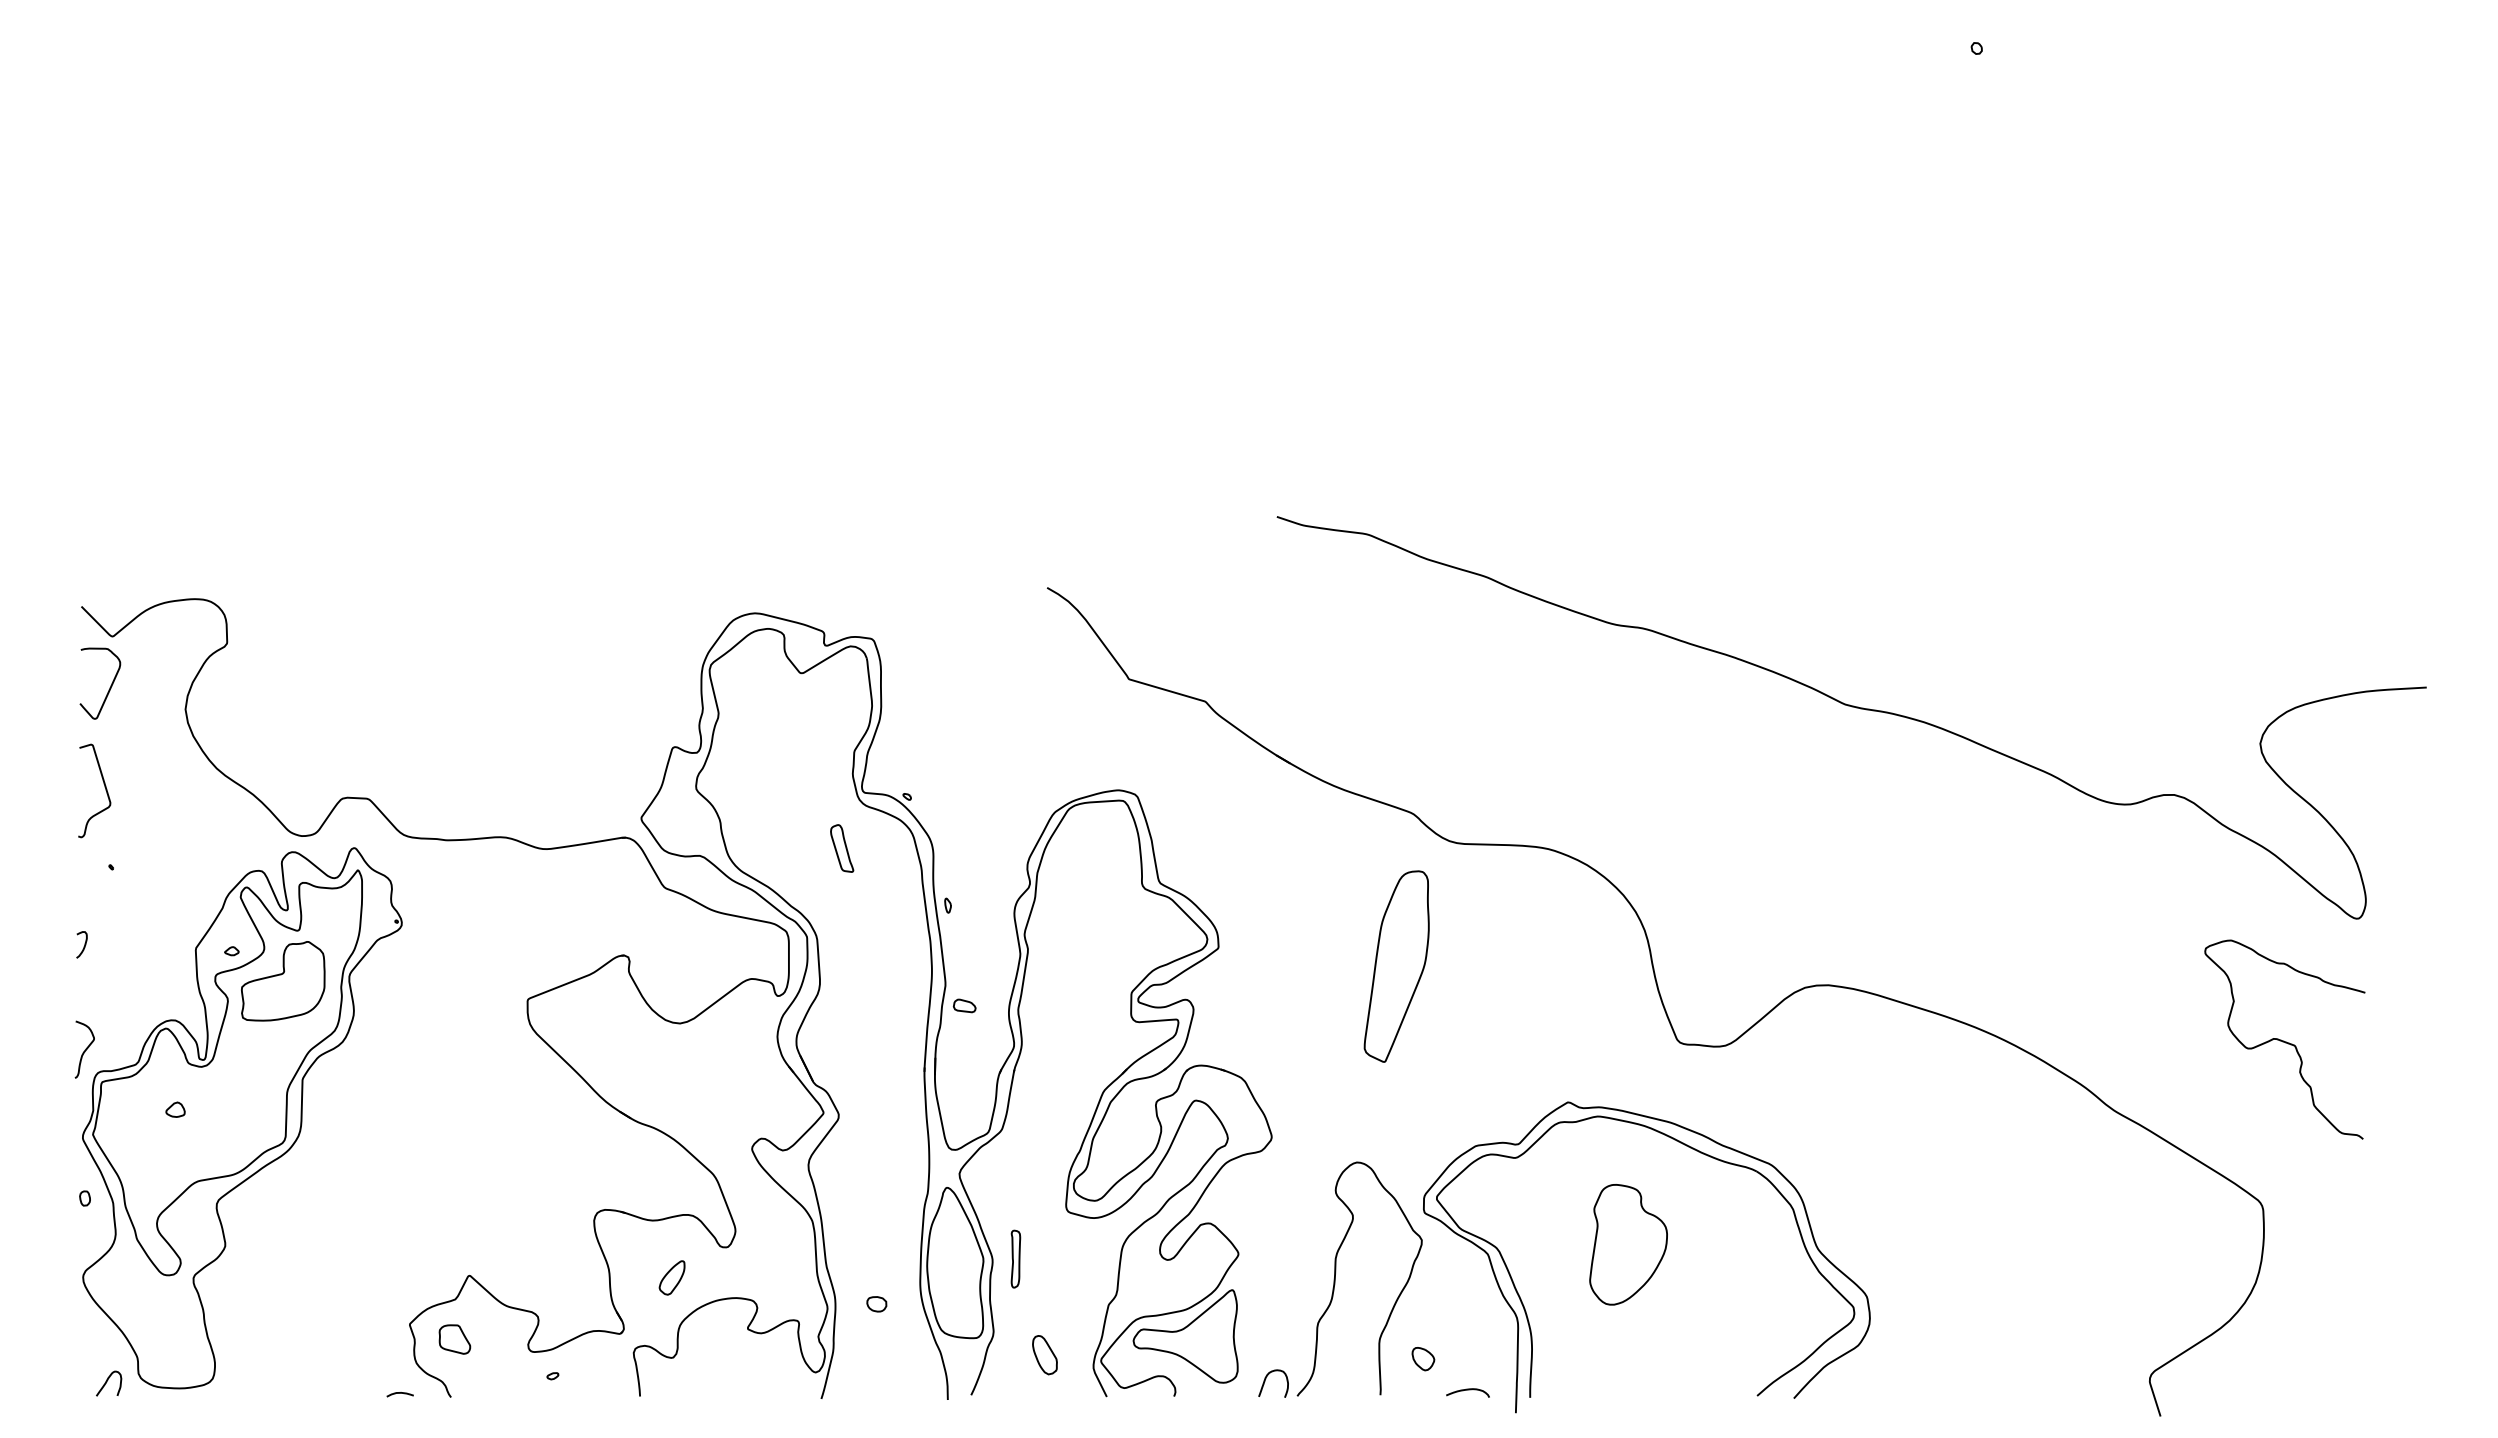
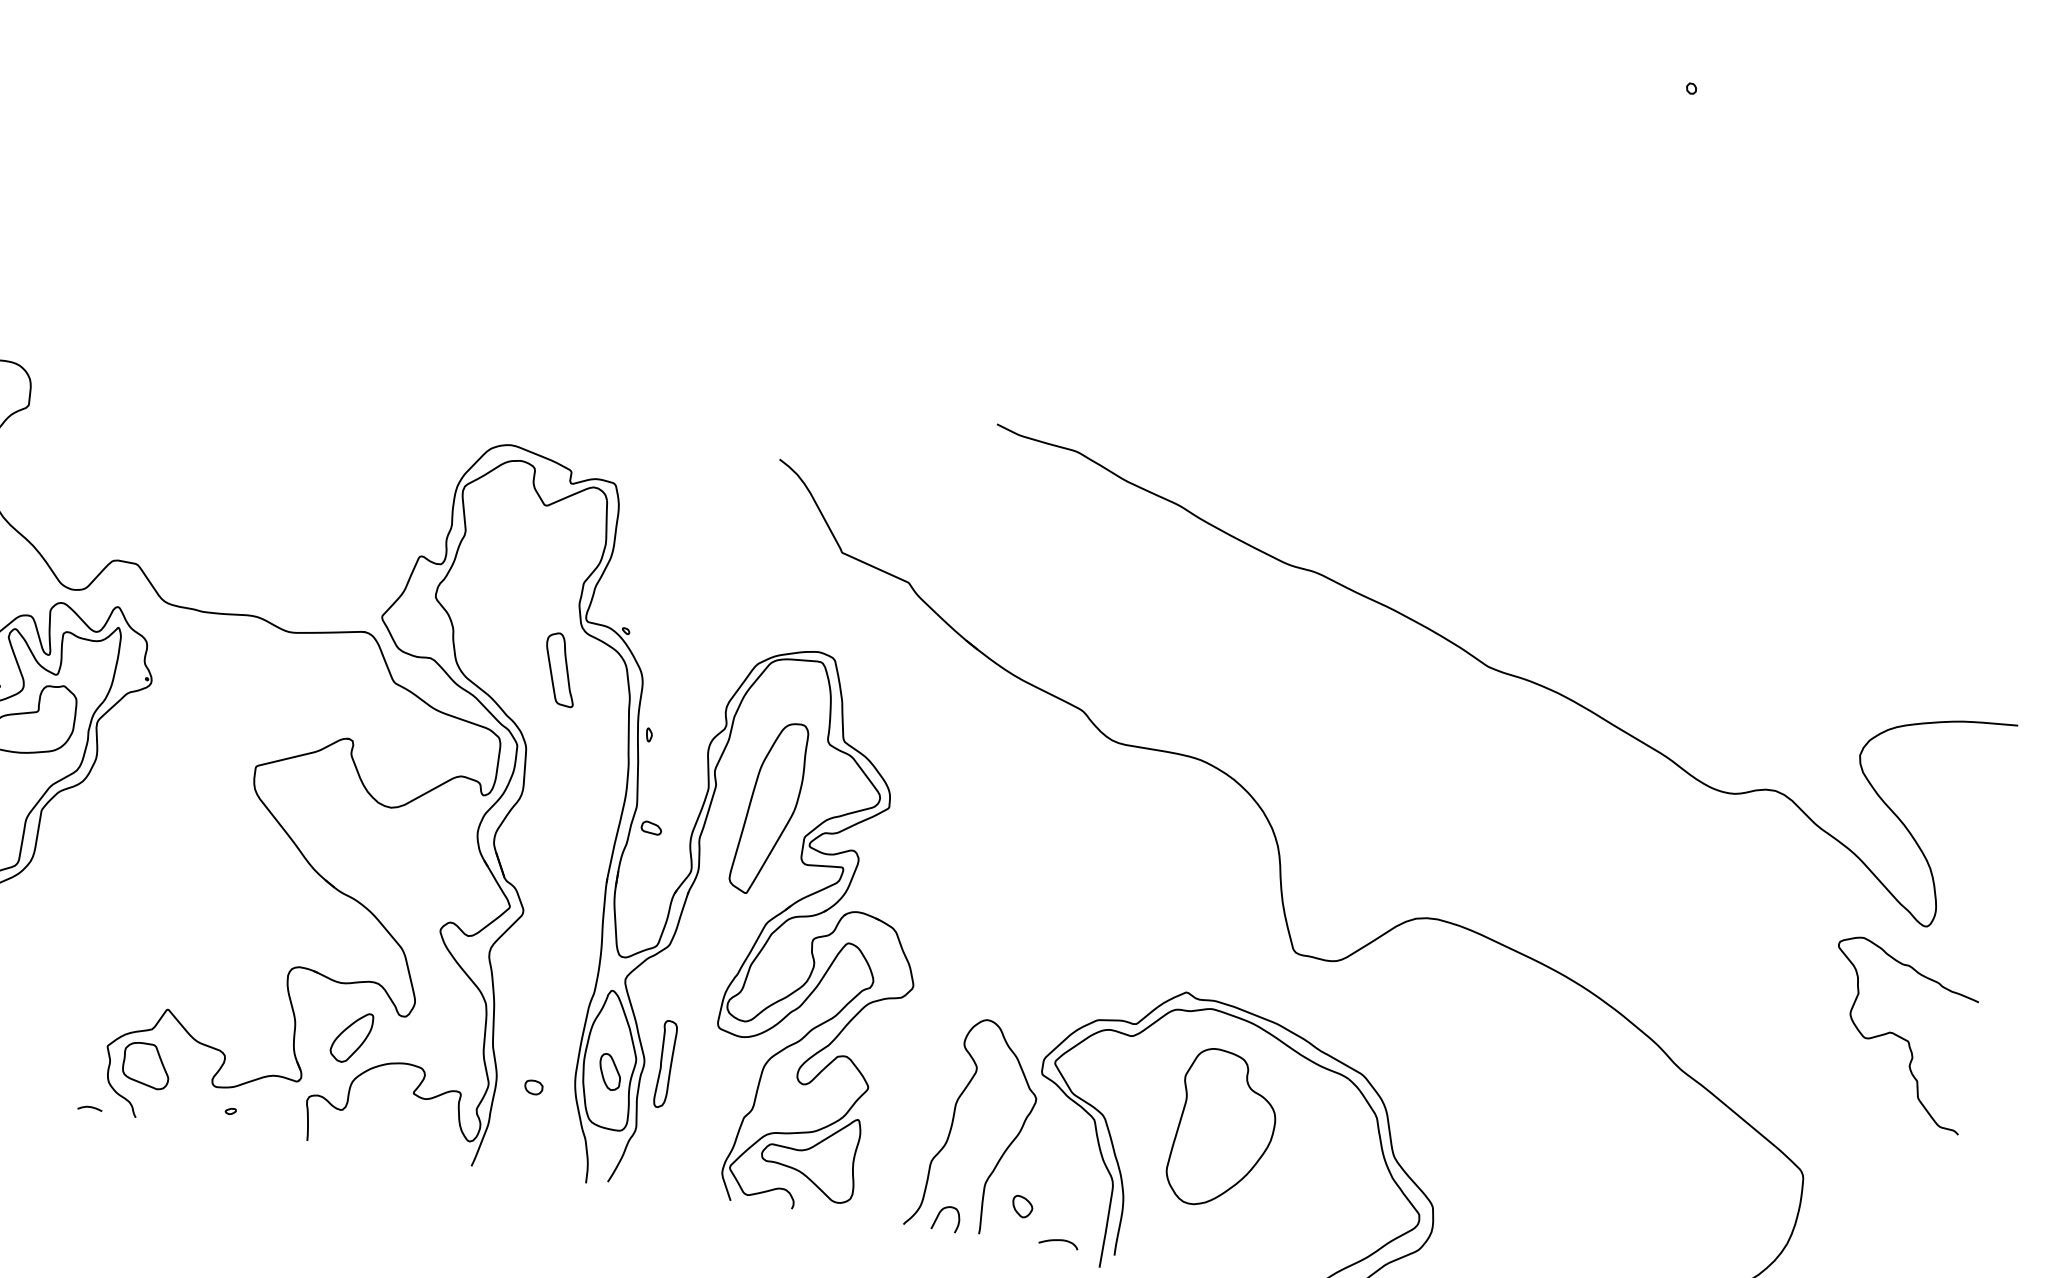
part: (841, 848) -> (559, 669), size x1.67
part: (1396, 966) -> (768, 808), moved
curve: (2283, 1040) -> (1898, 1035), moved
part: (1628, 1244) -> (1223, 1129), size x1.43
part: (1015, 1258) -> (665, 1063), size x1.67
part: (671, 1277) -> (350, 1037), size x1.67
part: (454, 1339) -> (146, 1065), size x1.67
part: (1044, 1355) -> (609, 1072), moved
curve: (1265, 1381) -> (939, 1215), moved

